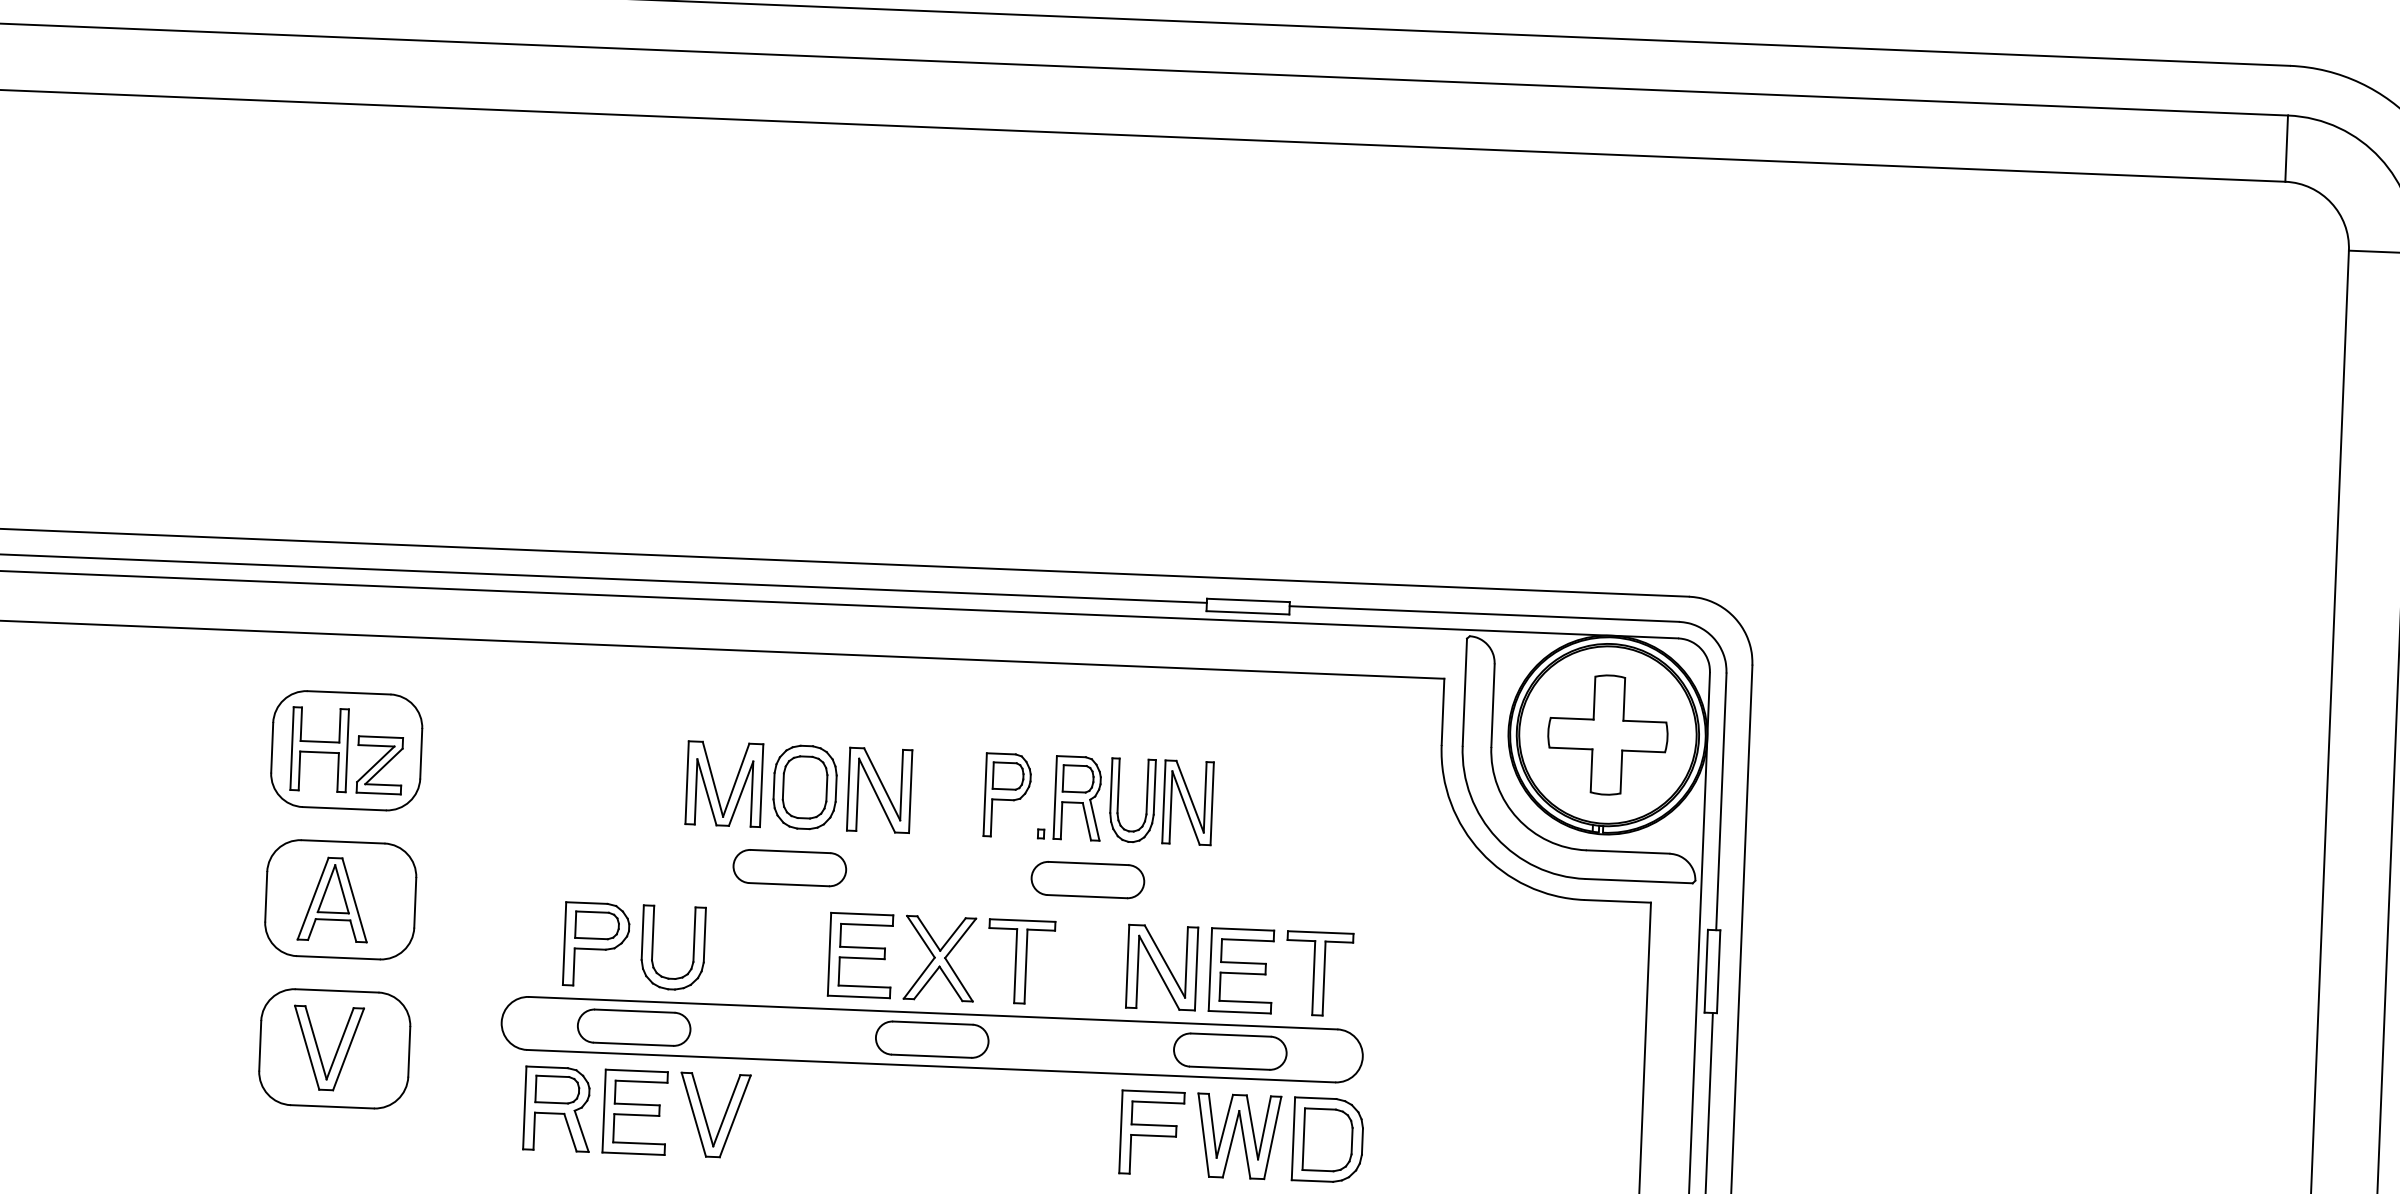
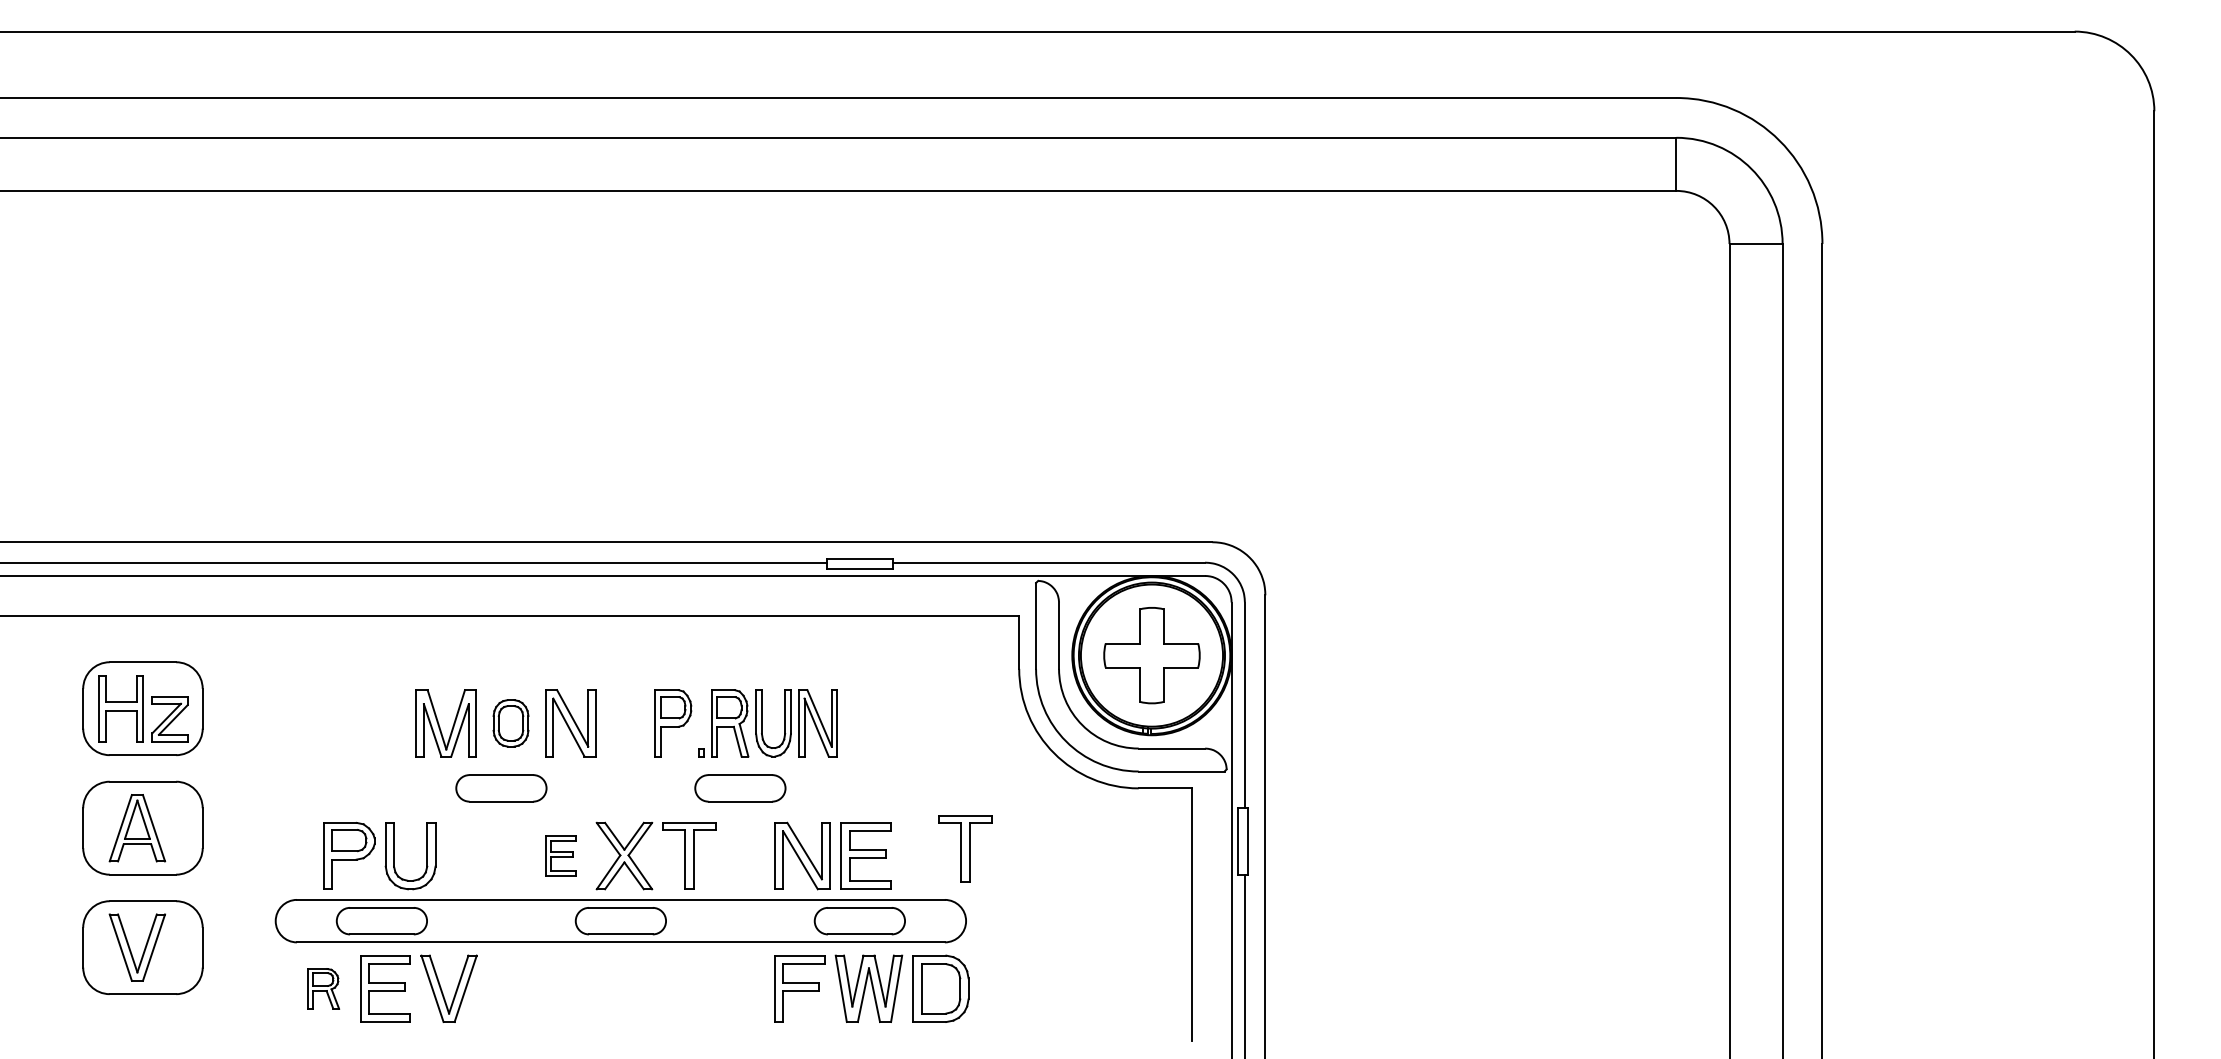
part: (804, 787) -> (510, 723), size x0.7
part: (860, 954) -> (560, 855), size x0.6
part: (1319, 973) -> (965, 848), moved
part: (557, 1108) -> (323, 988), size x0.6

